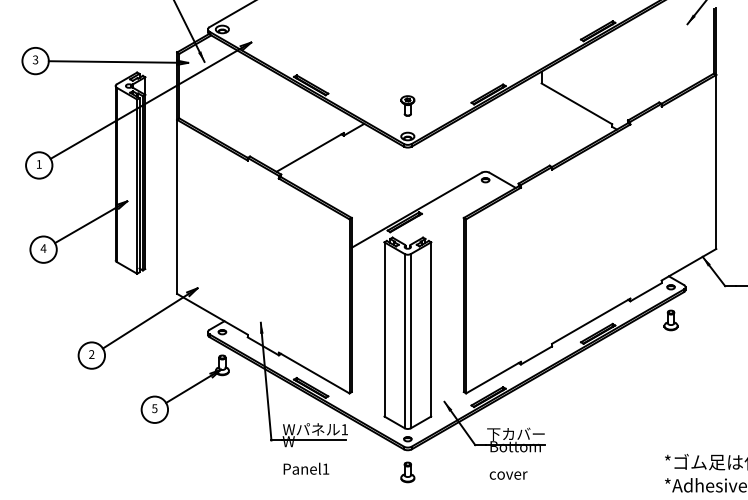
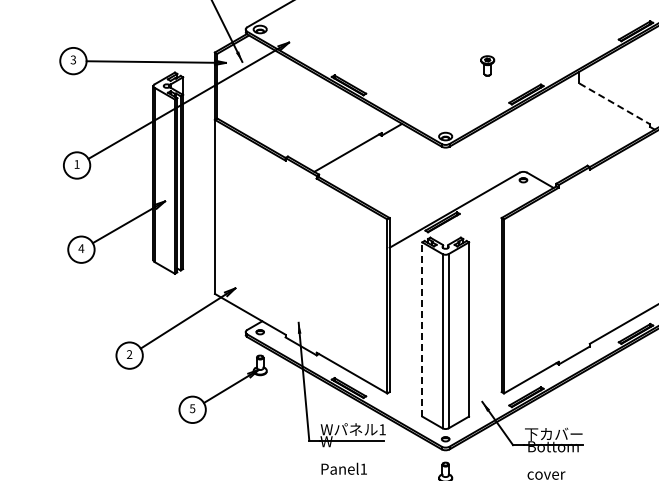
line: (576, 103) -> (614, 103), solid -> dashed
part: (407, 105) -> (487, 65), moved
line: (384, 328) -> (422, 328), solid -> dashed

